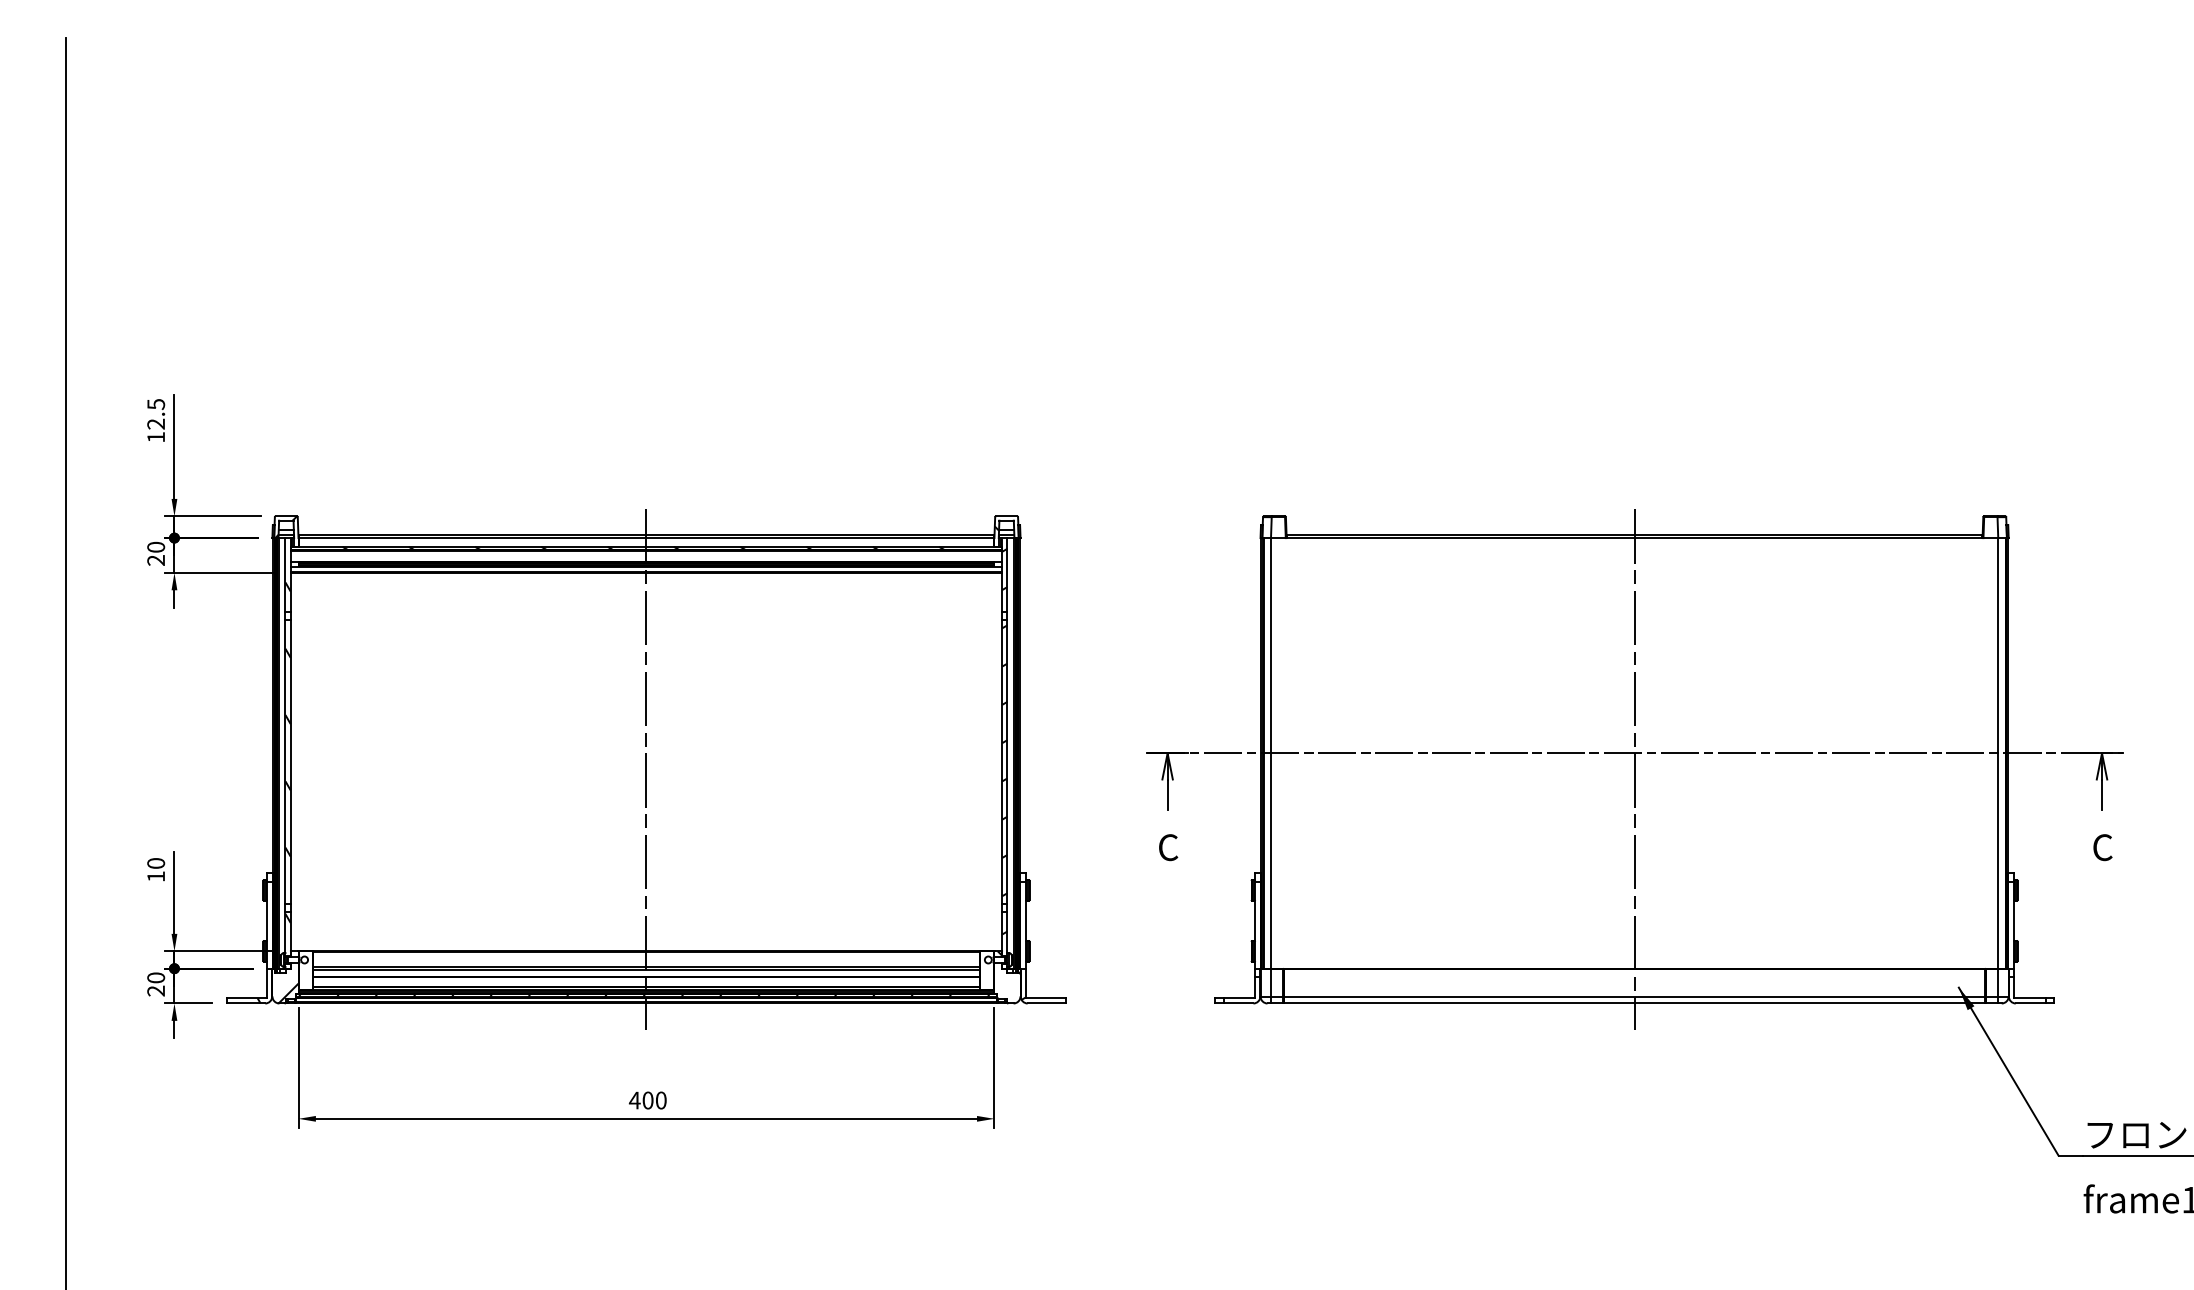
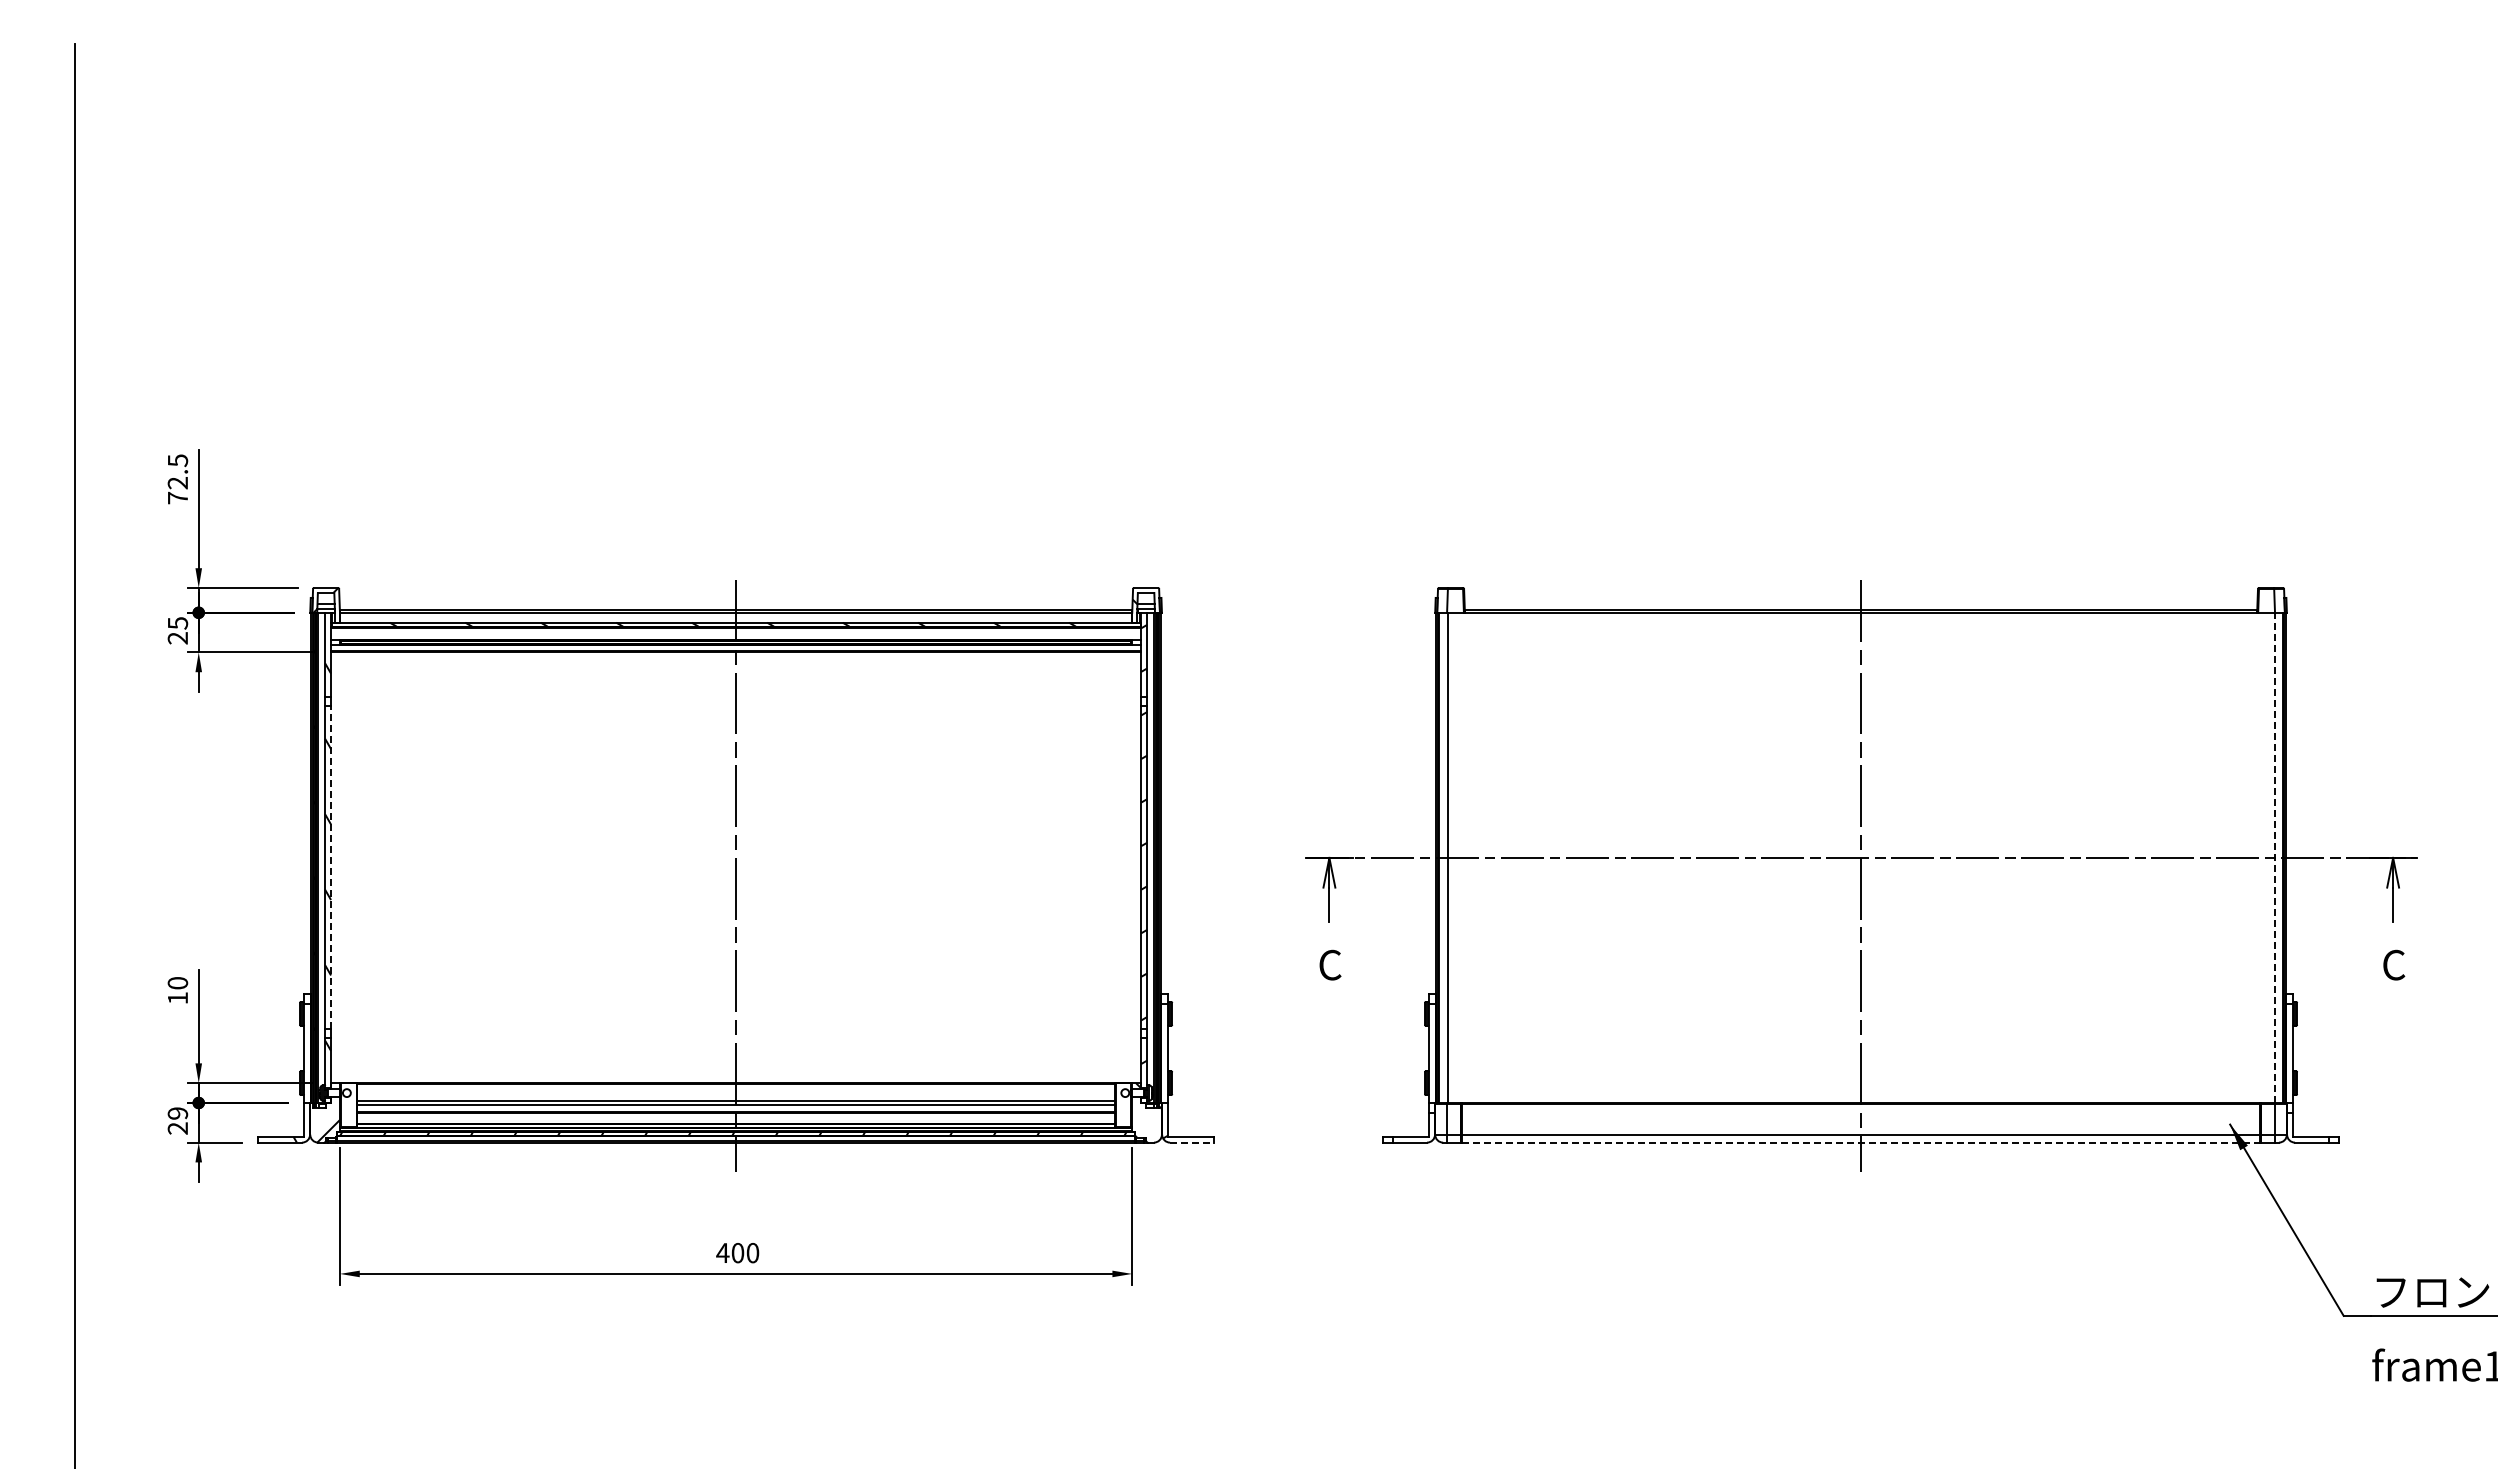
text: (155, 436) -> (177, 497), 12.5 -> 72.5
text: (155, 547) -> (177, 623), 20 -> 25
line: (1997, 753) -> (2274, 857), solid -> dashed
line: (291, 761) -> (331, 867), solid -> dashed
text: (155, 977) -> (177, 1113), 20 -> 29
line: (1047, 1003) -> (1192, 1142), solid -> dashed
line: (1635, 1003) -> (1861, 1142), solid -> dashed

